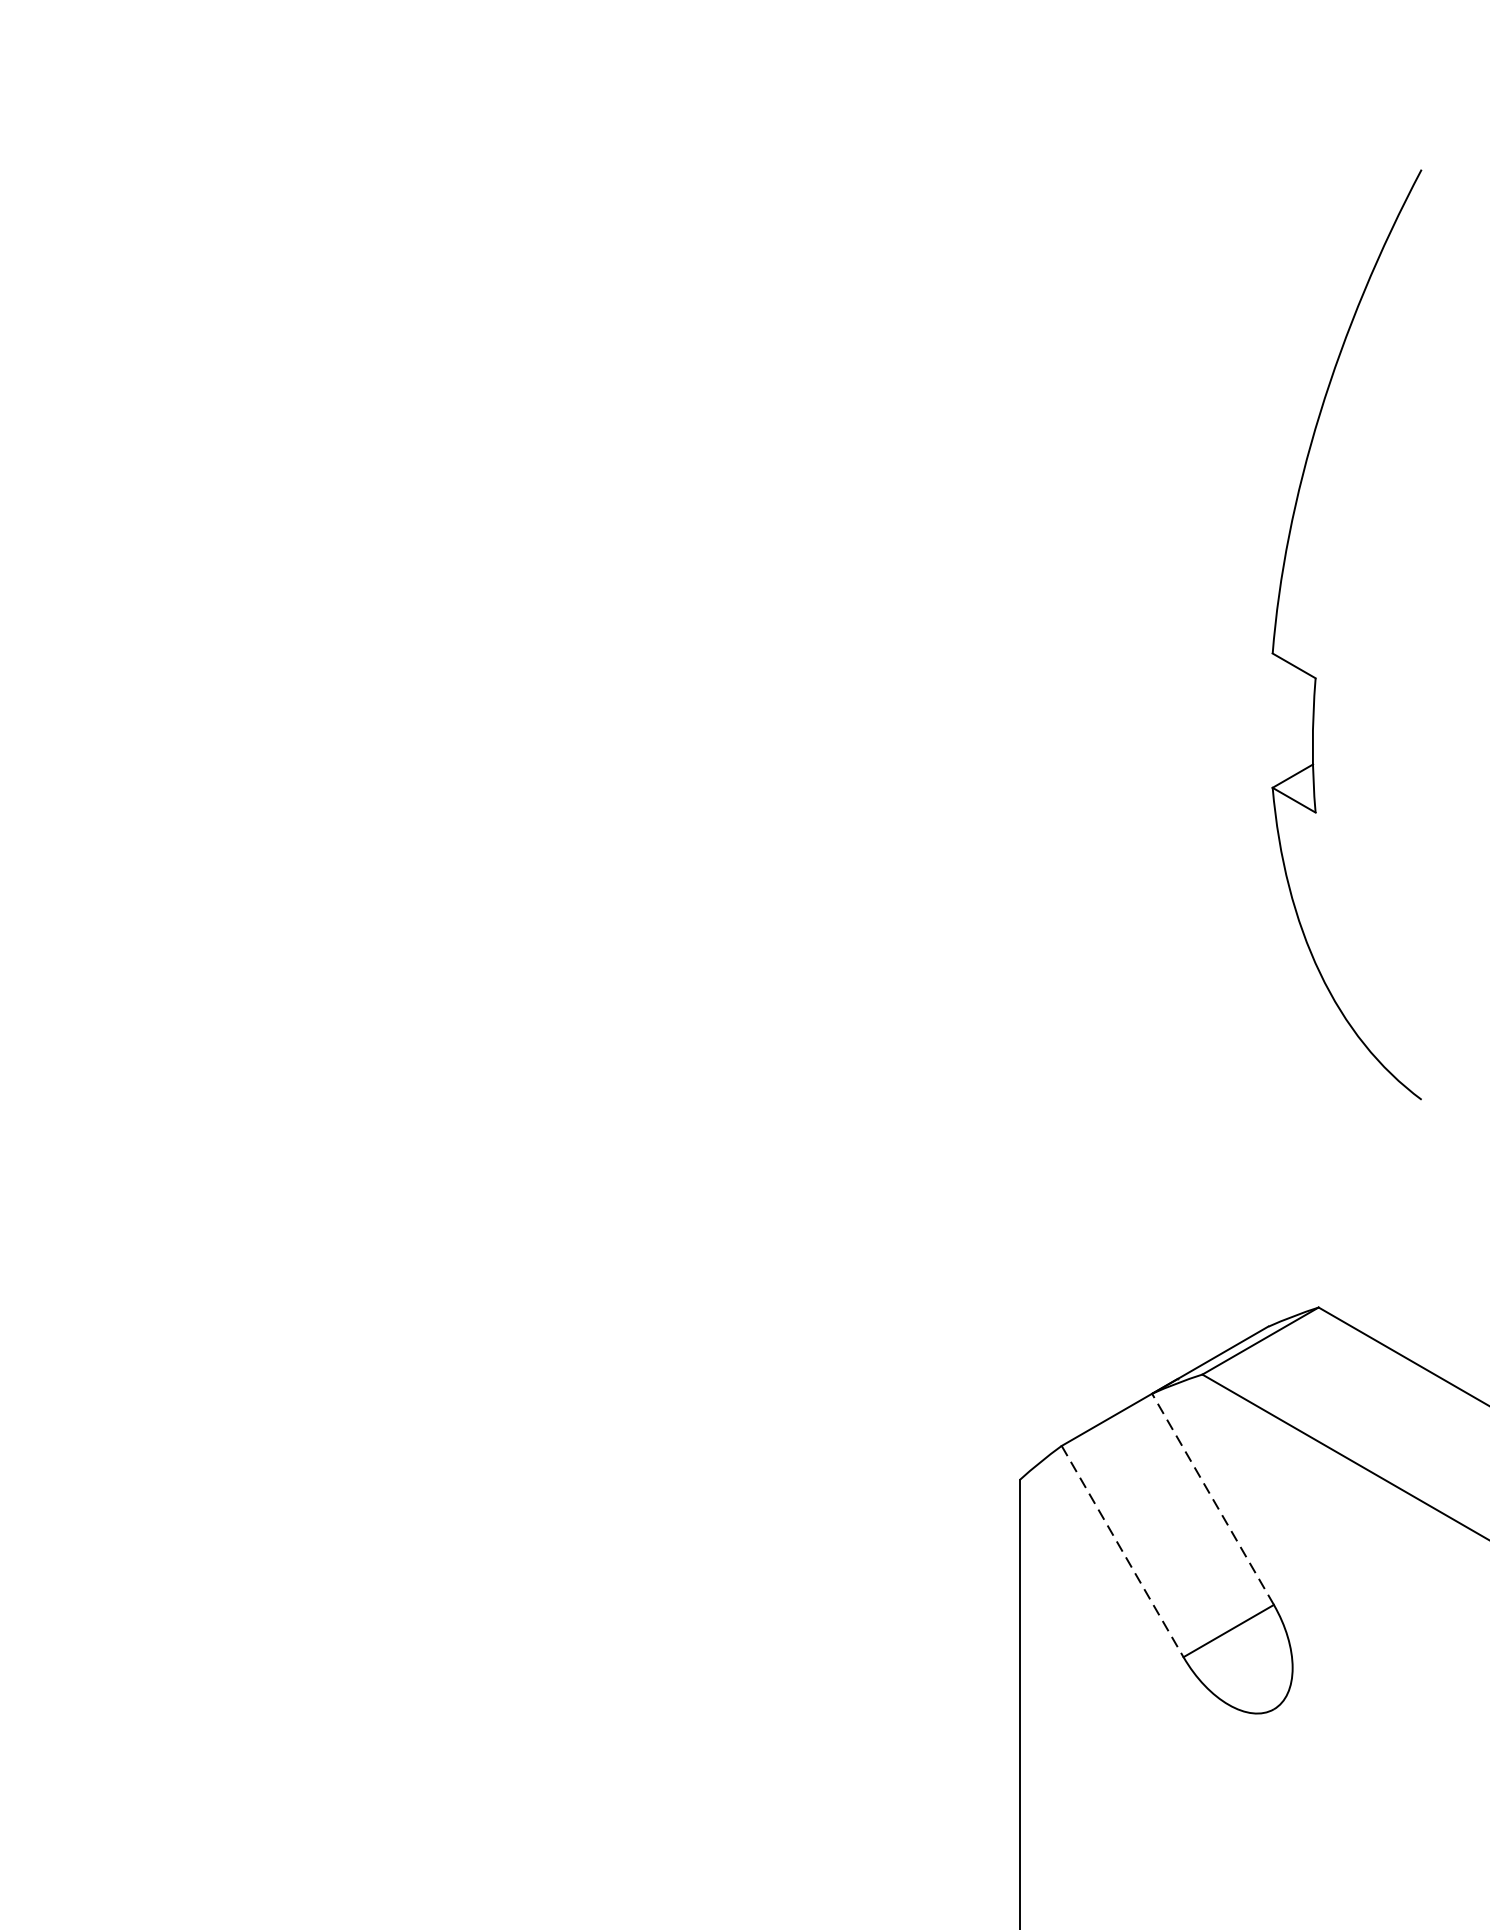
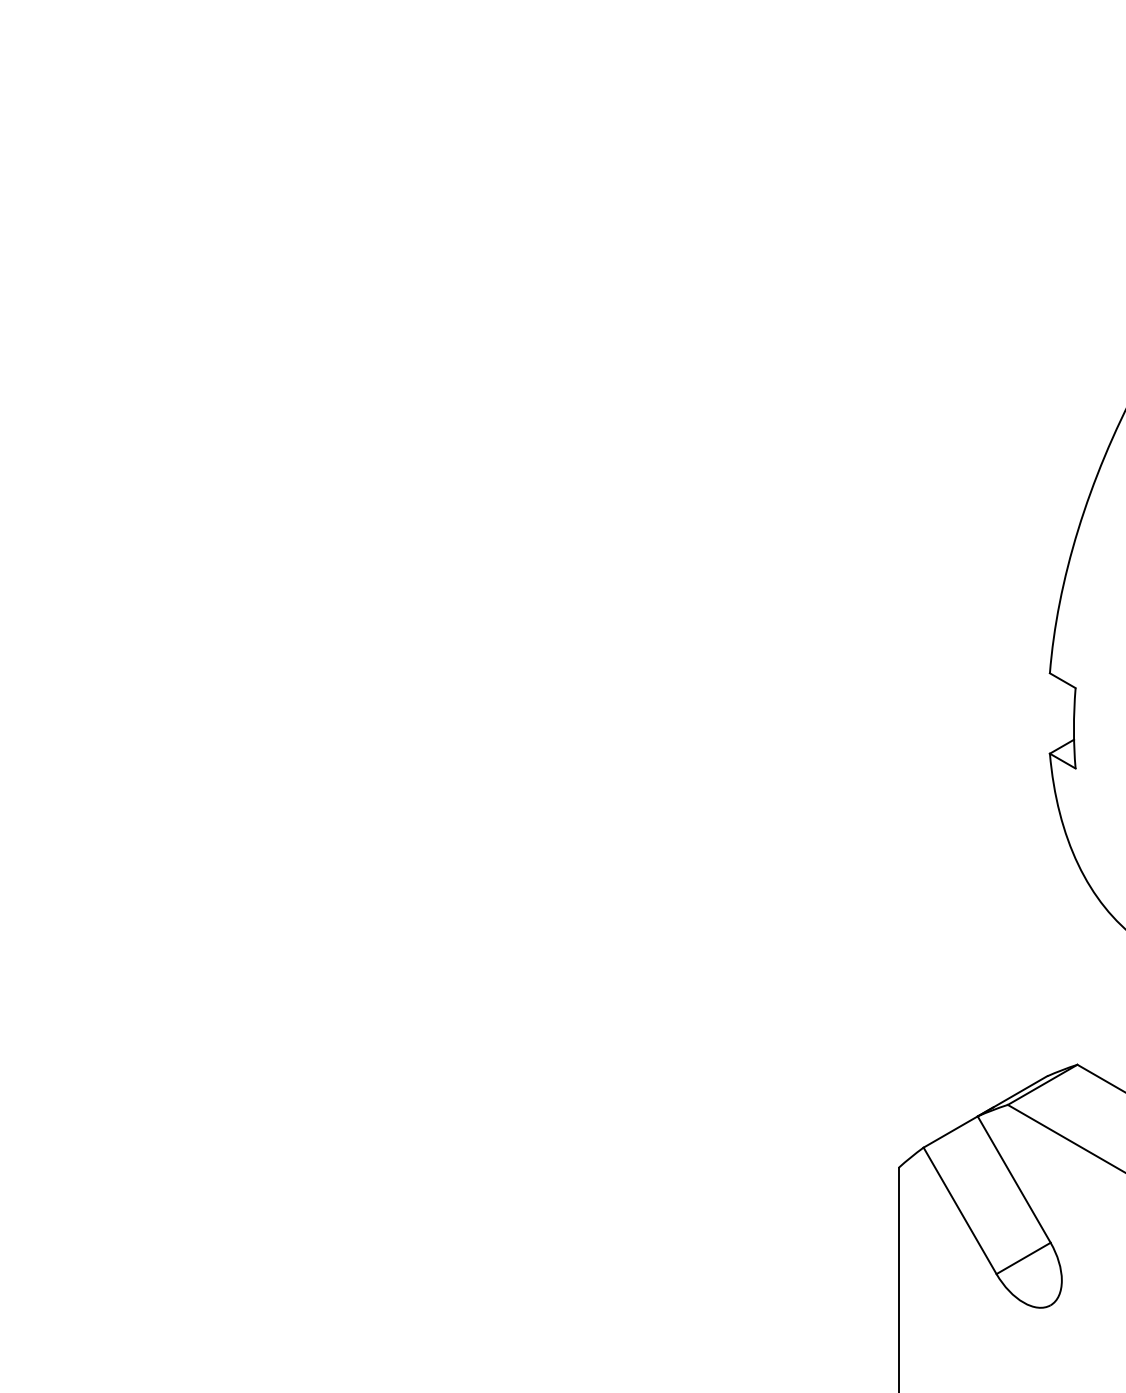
line: (1213, 1499) -> (1014, 1179), dashed -> solid
line: (1123, 1550) -> (960, 1210), dashed -> solid

